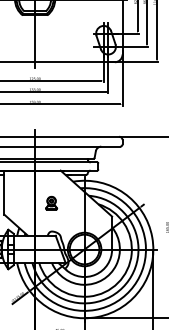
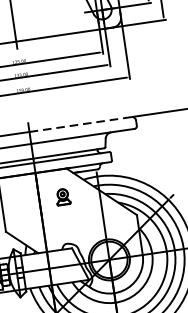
line: (76, 136) -> (79, 124), solid -> dashed
part: (51, 202) -> (62, 196), moved

